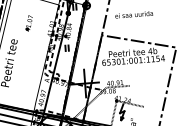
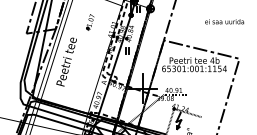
text: (133, 14) -> (224, 21), moved

